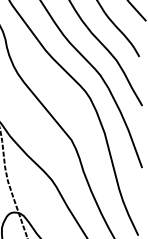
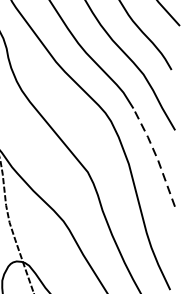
line: (127, 126) -> (156, 155), solid -> dashed

